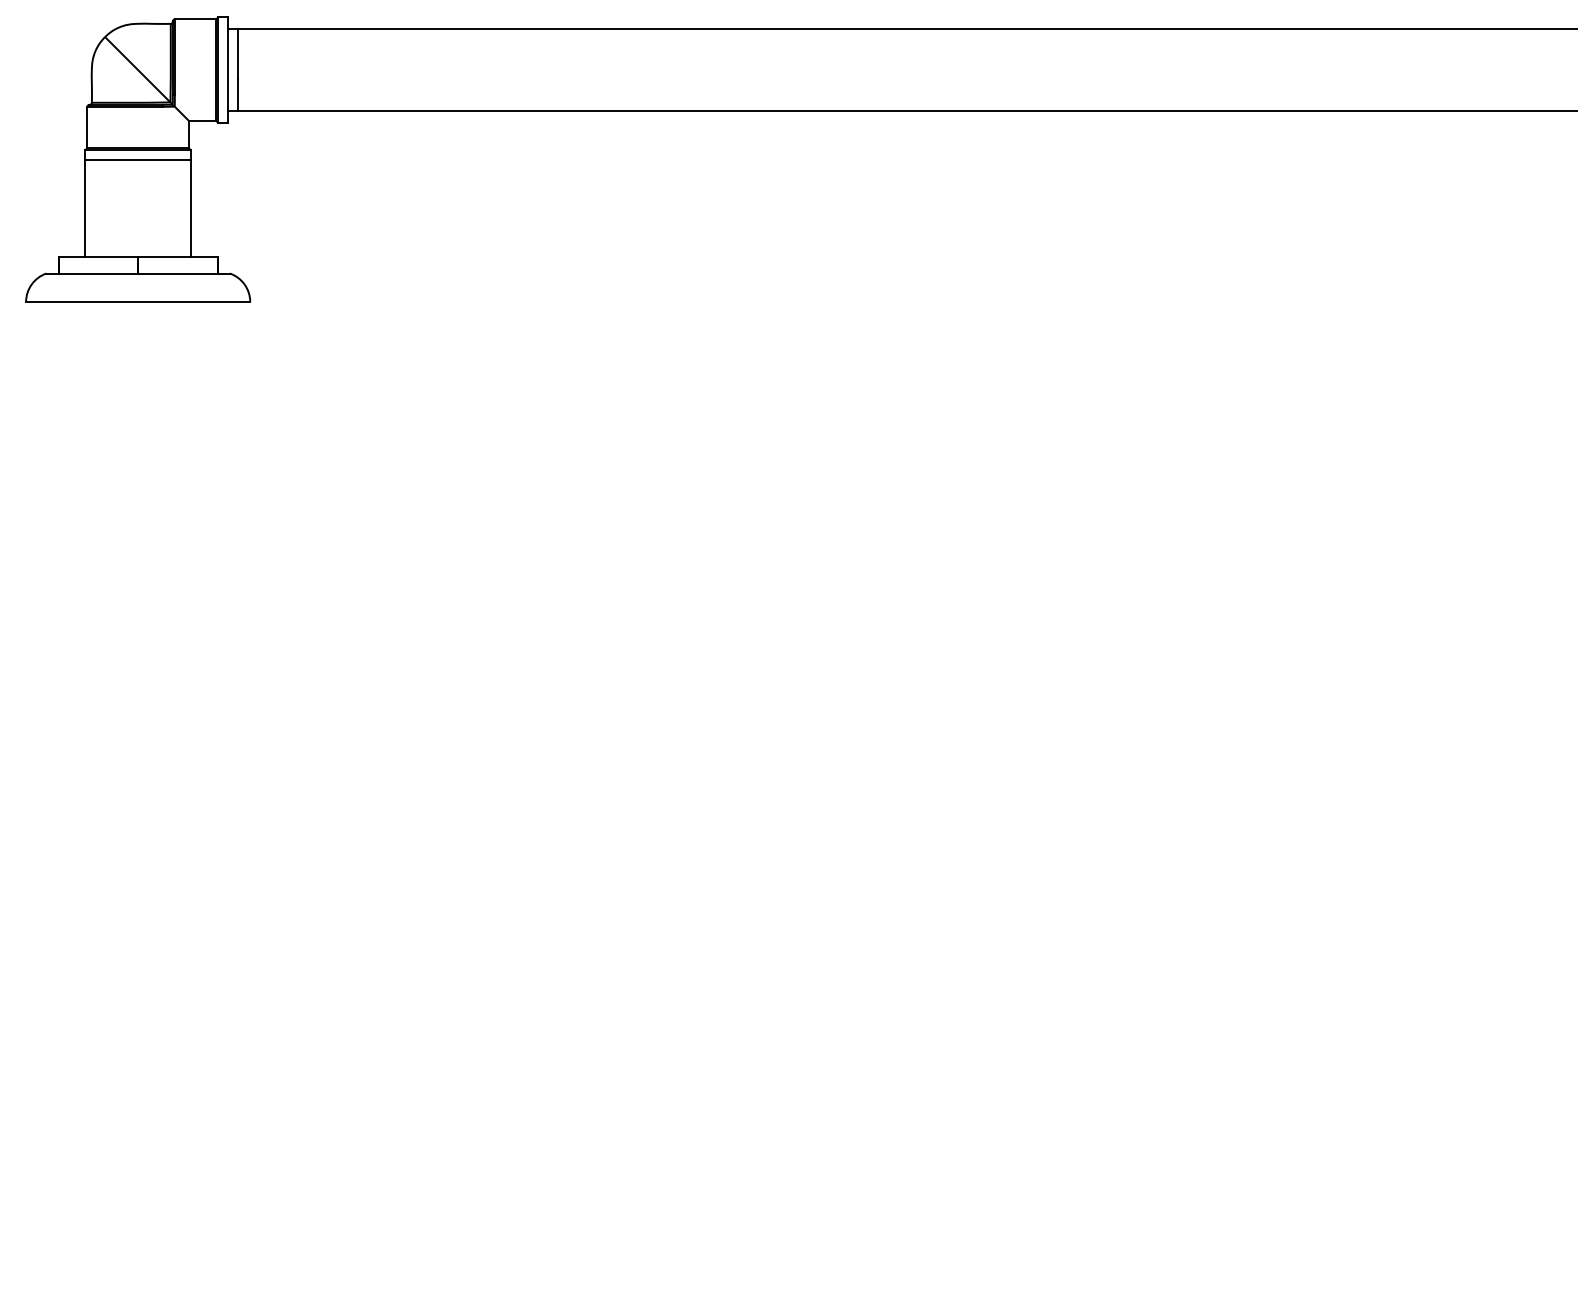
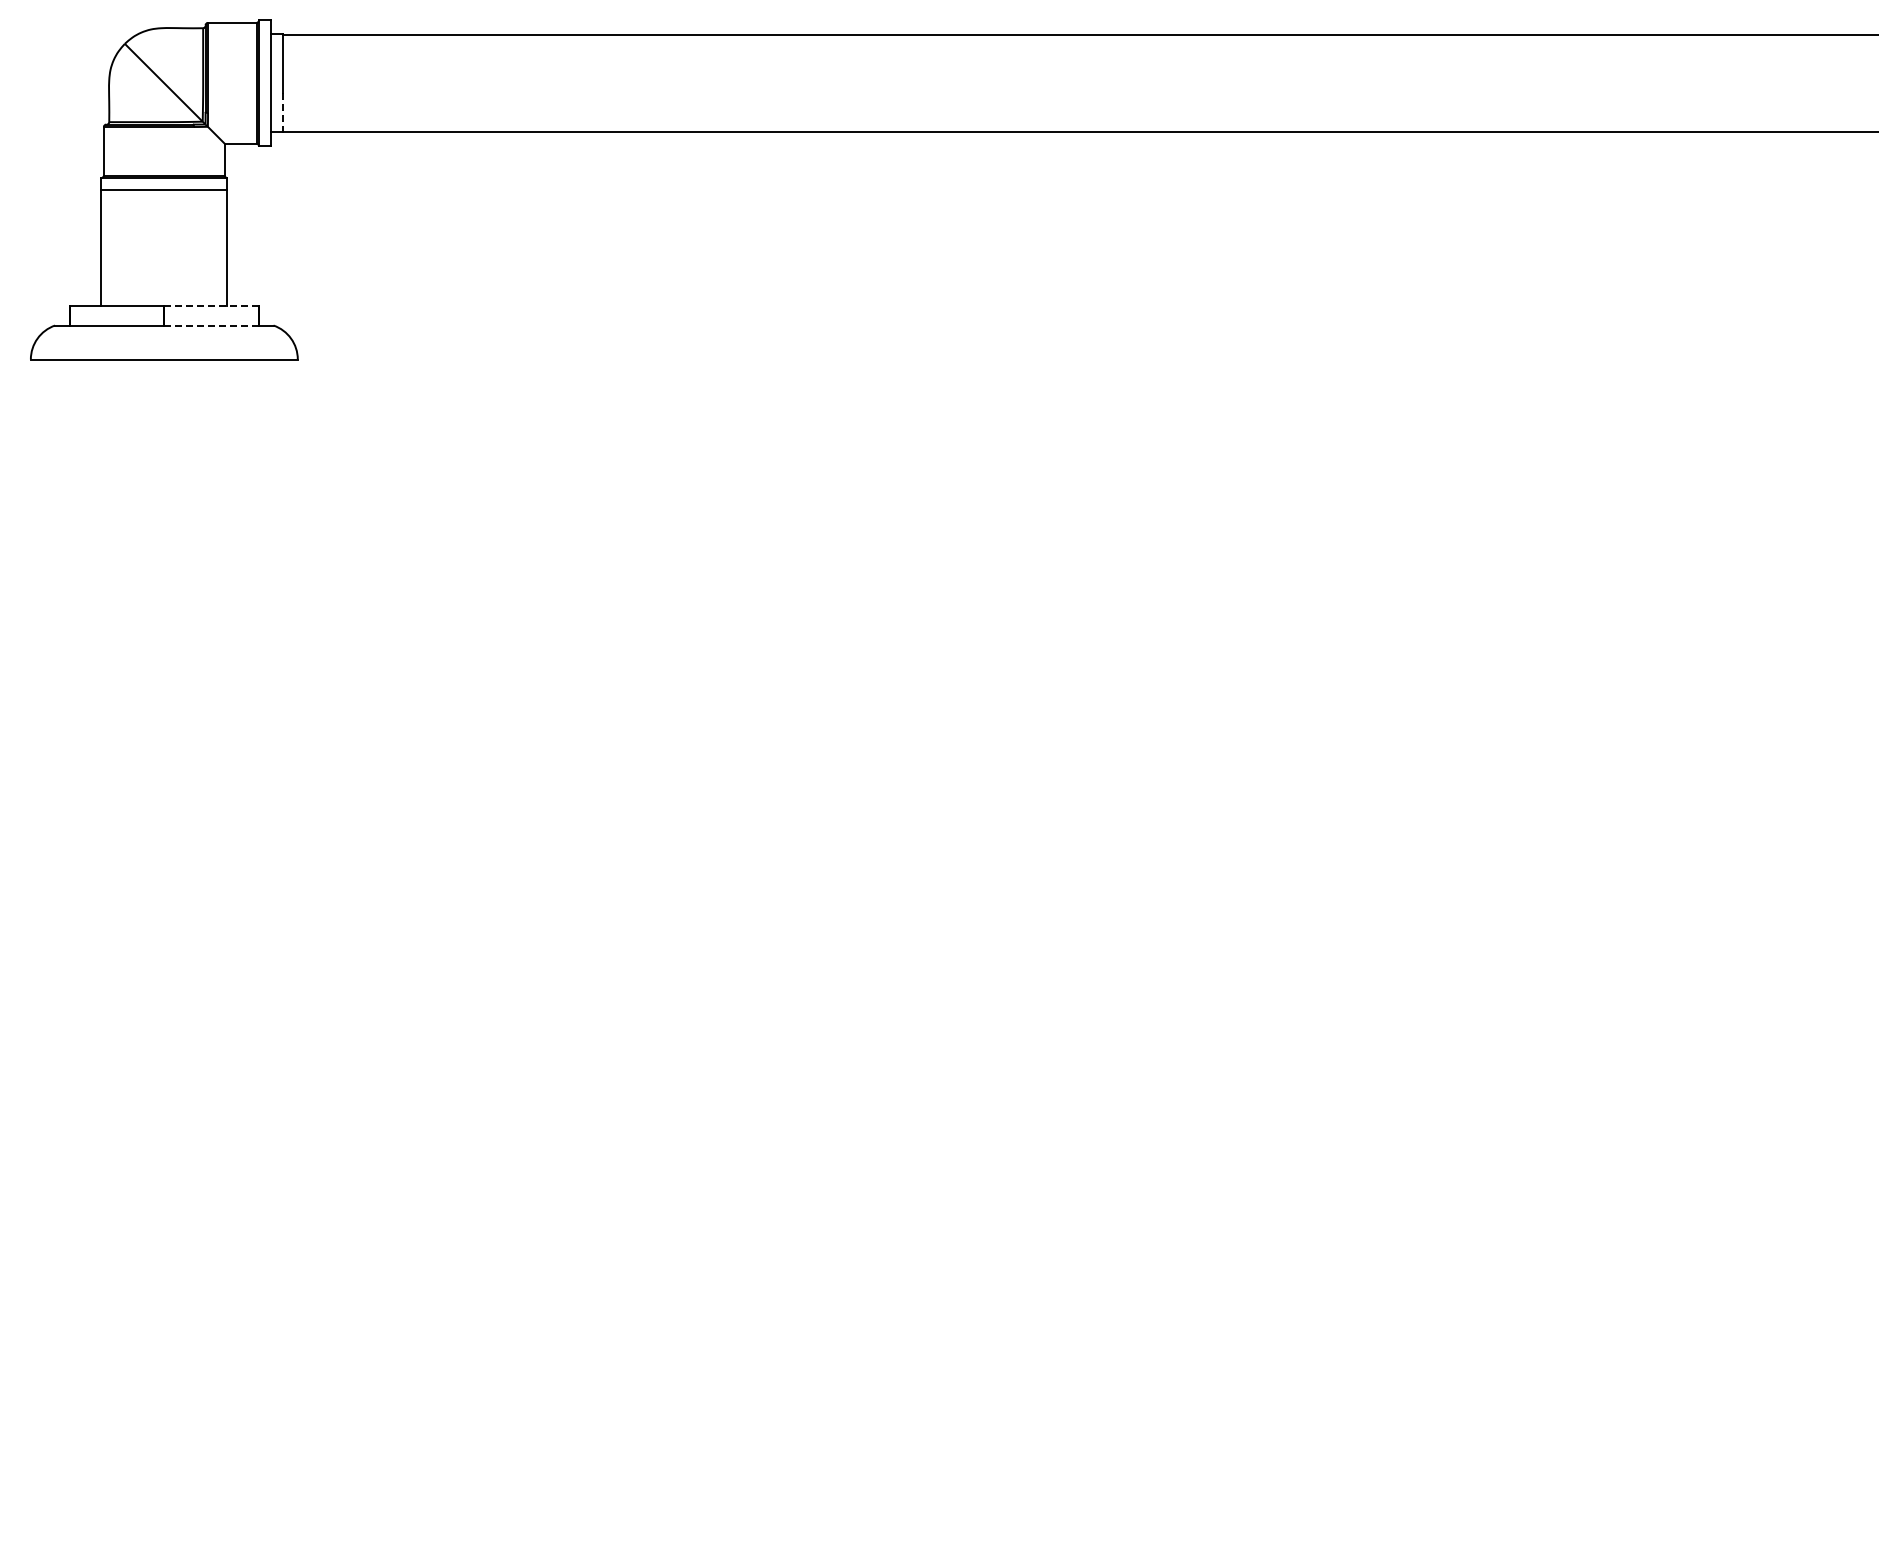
line: (238, 94) -> (283, 112), solid -> dashed
line: (177, 257) -> (211, 306), solid -> dashed
line: (178, 273) -> (212, 325), solid -> dashed

